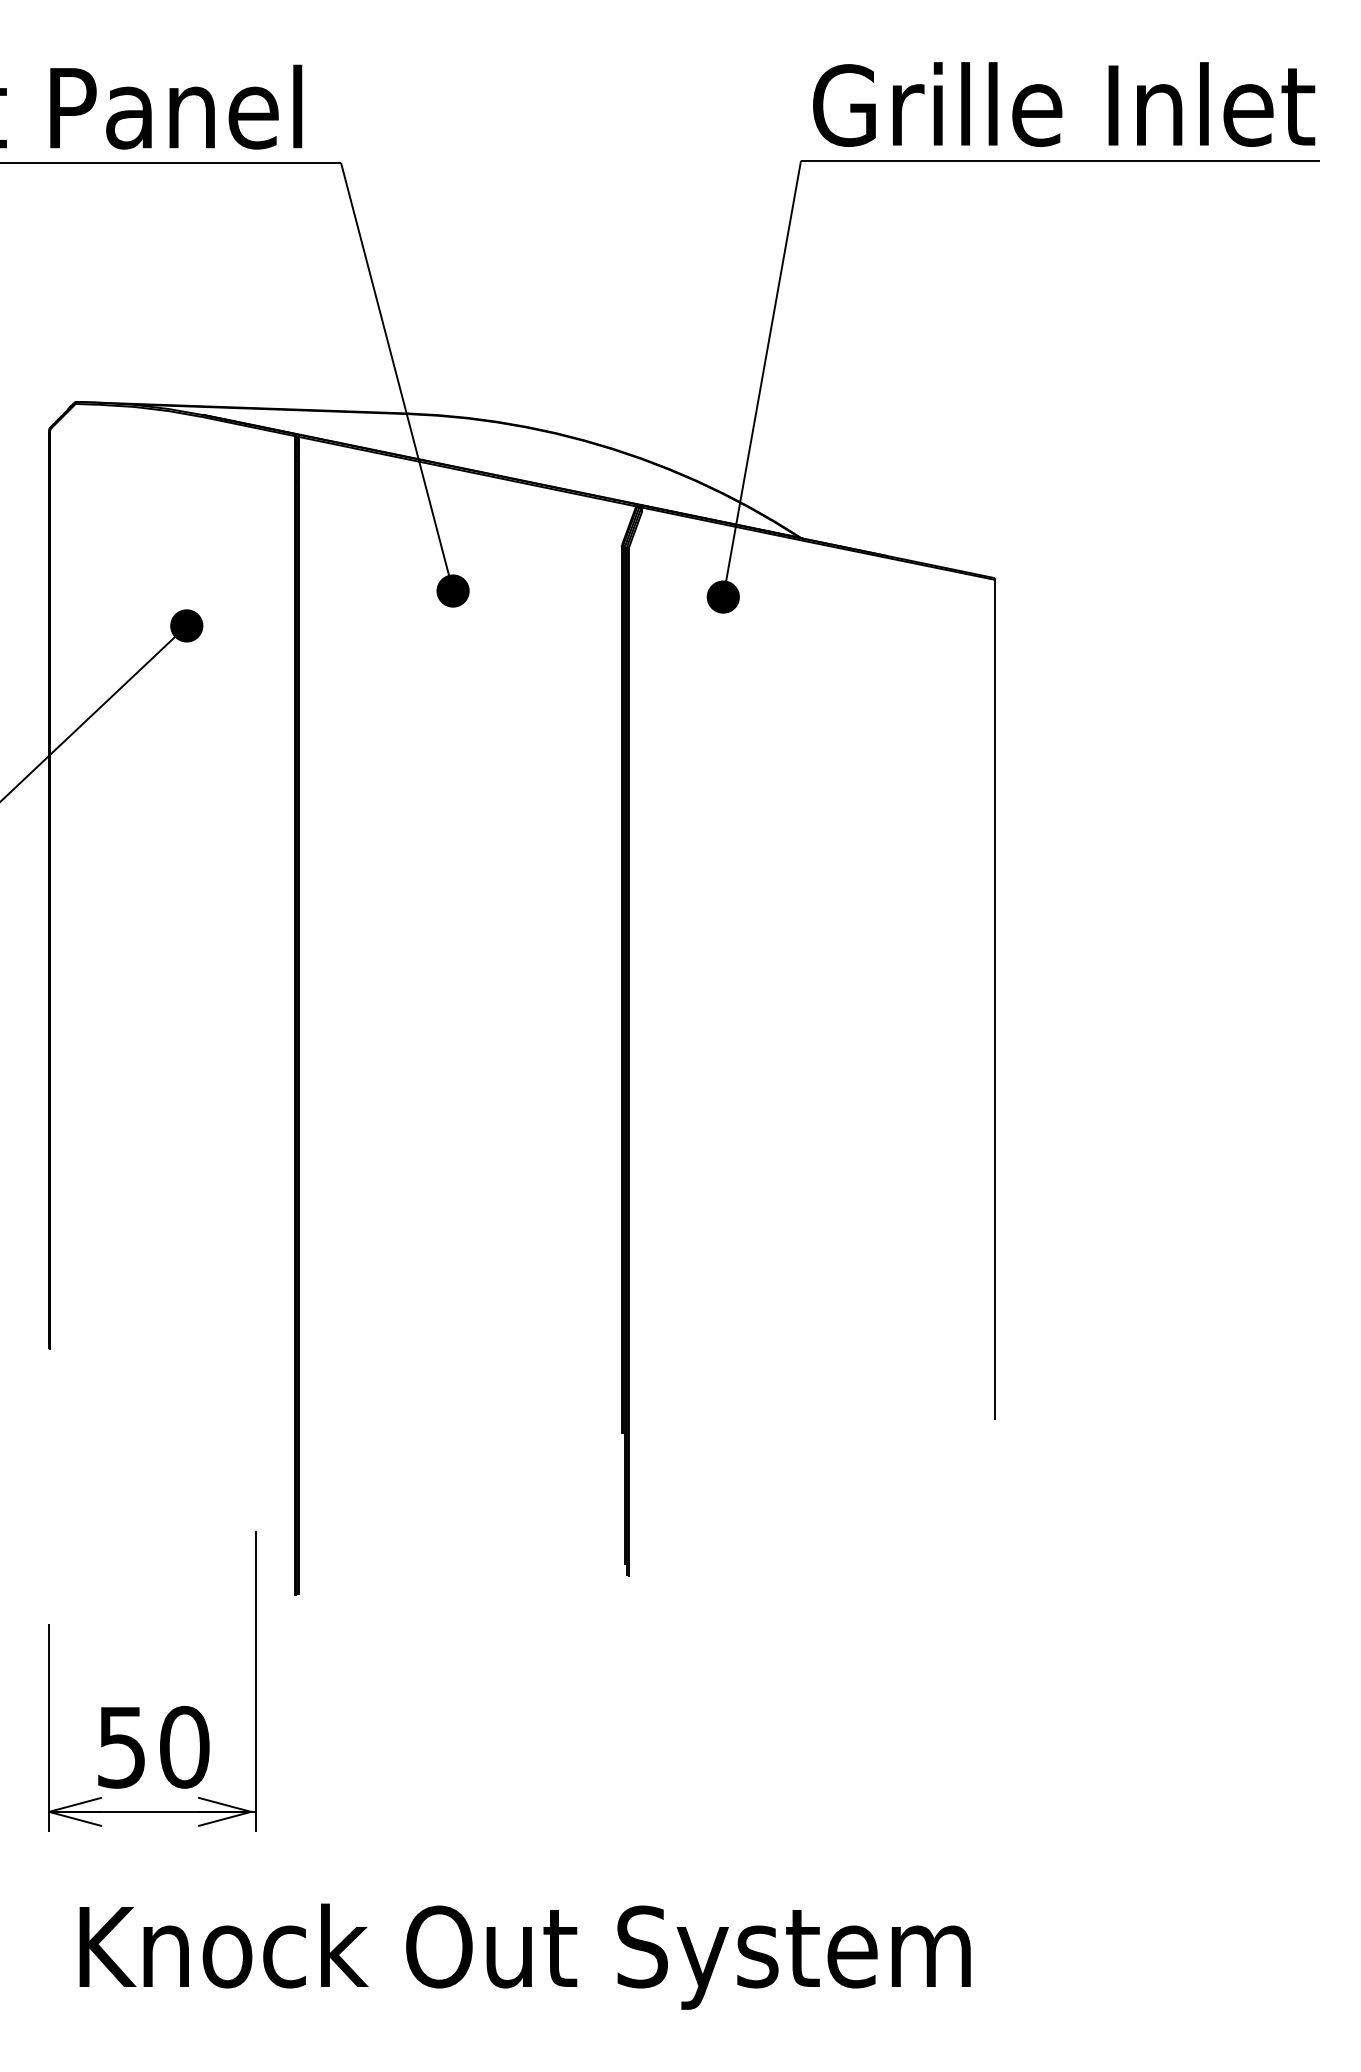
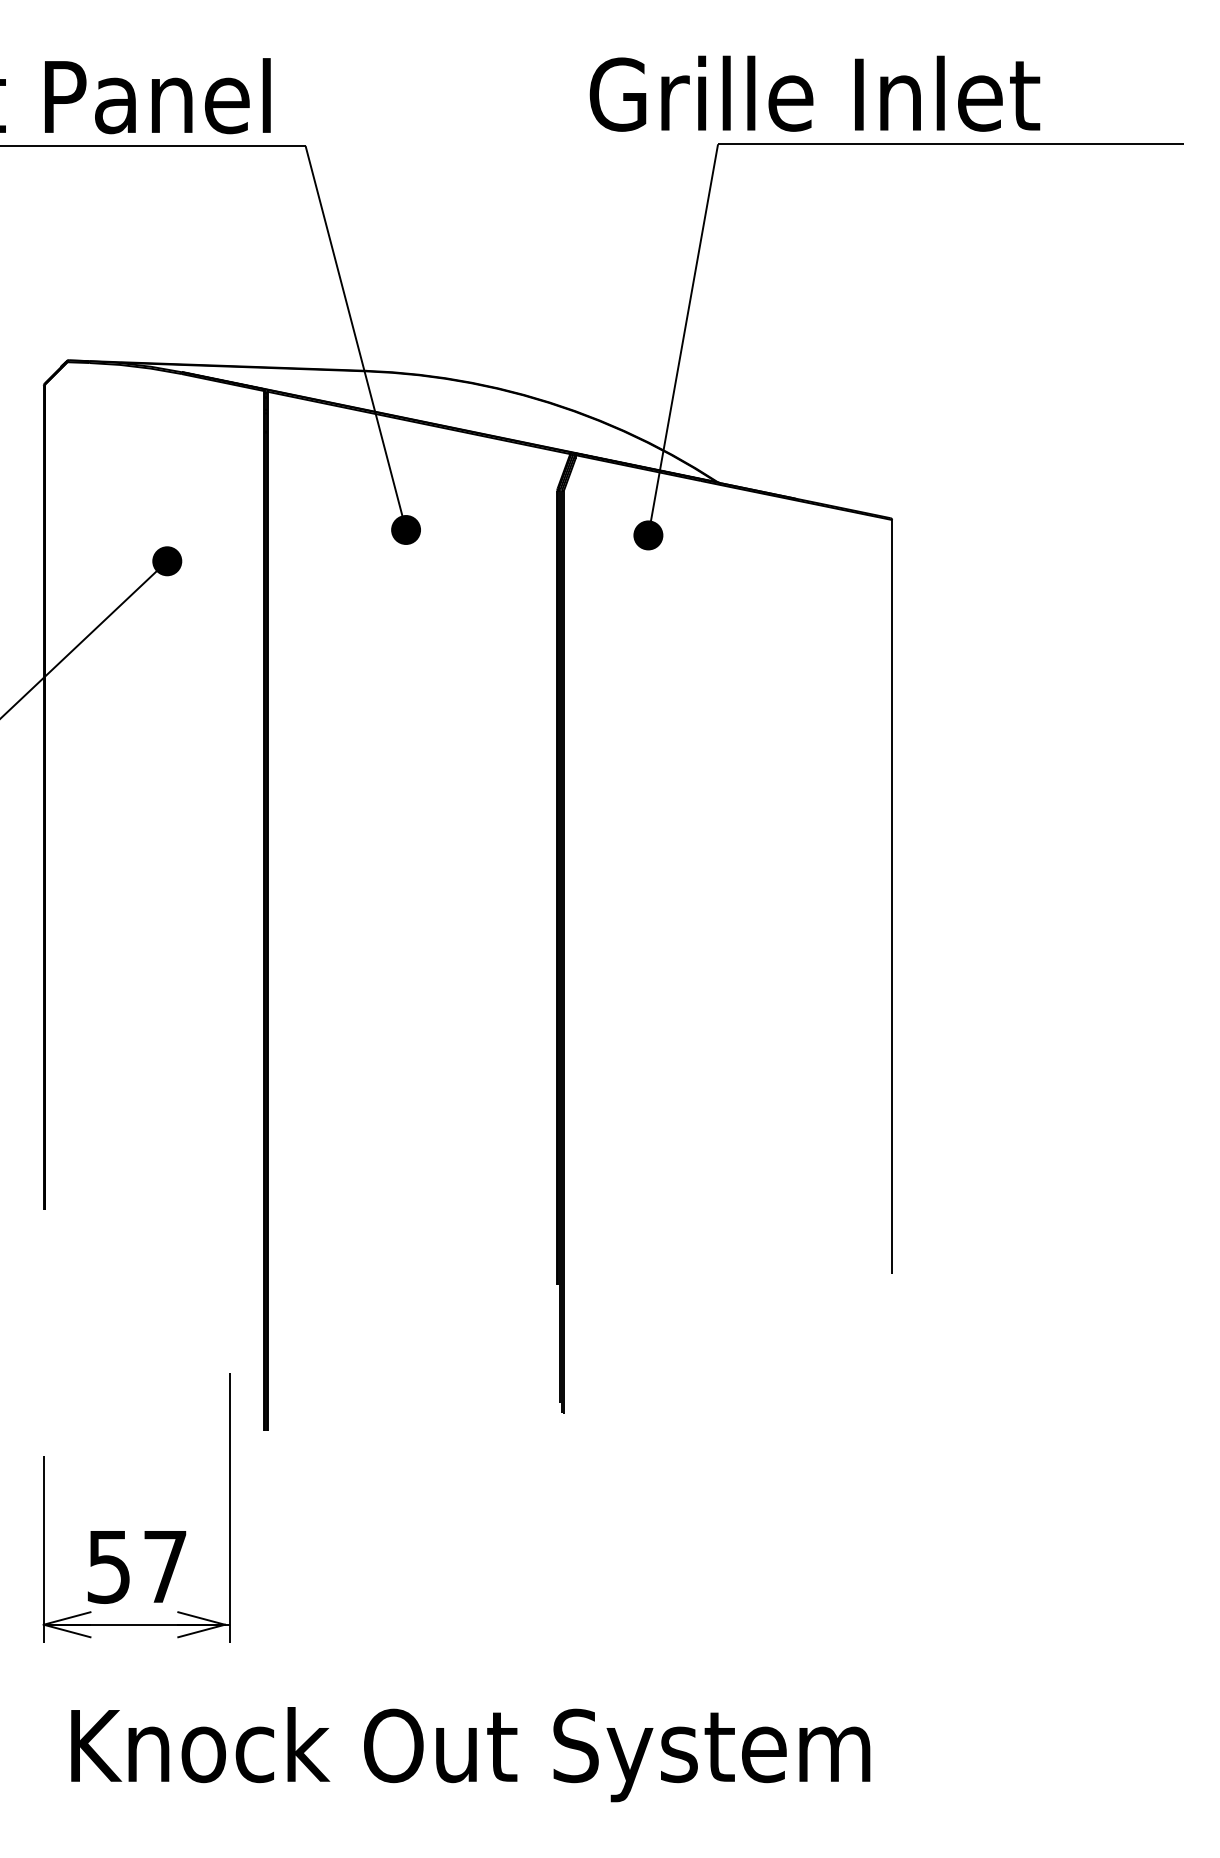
text: (1064, 104) -> (815, 93), moved
text: (184, 1746) -> (165, 1566), 50 -> 57

